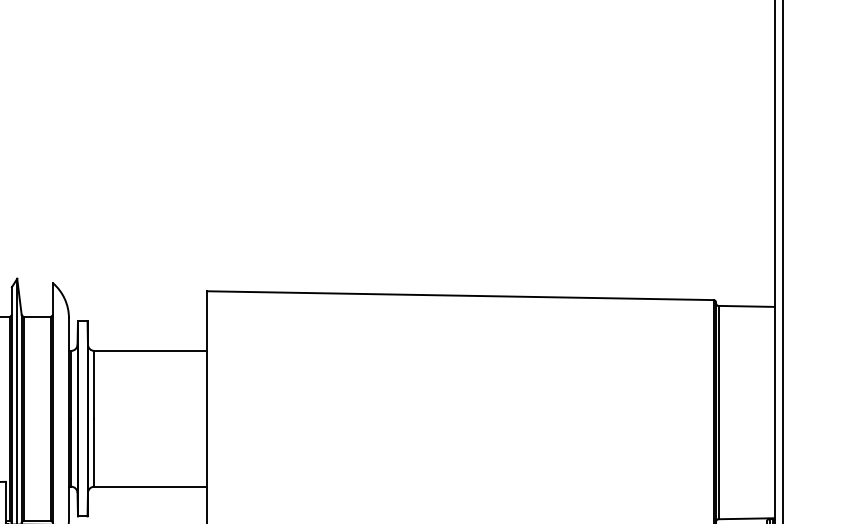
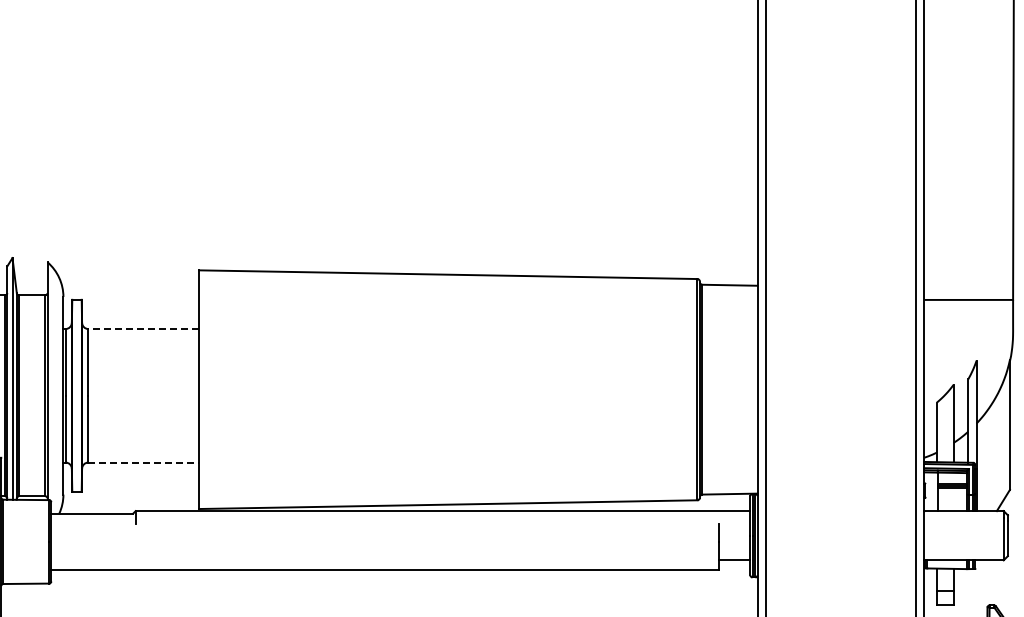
line: (150, 351) -> (143, 329), solid -> dashed
line: (151, 486) -> (144, 462), solid -> dashed

